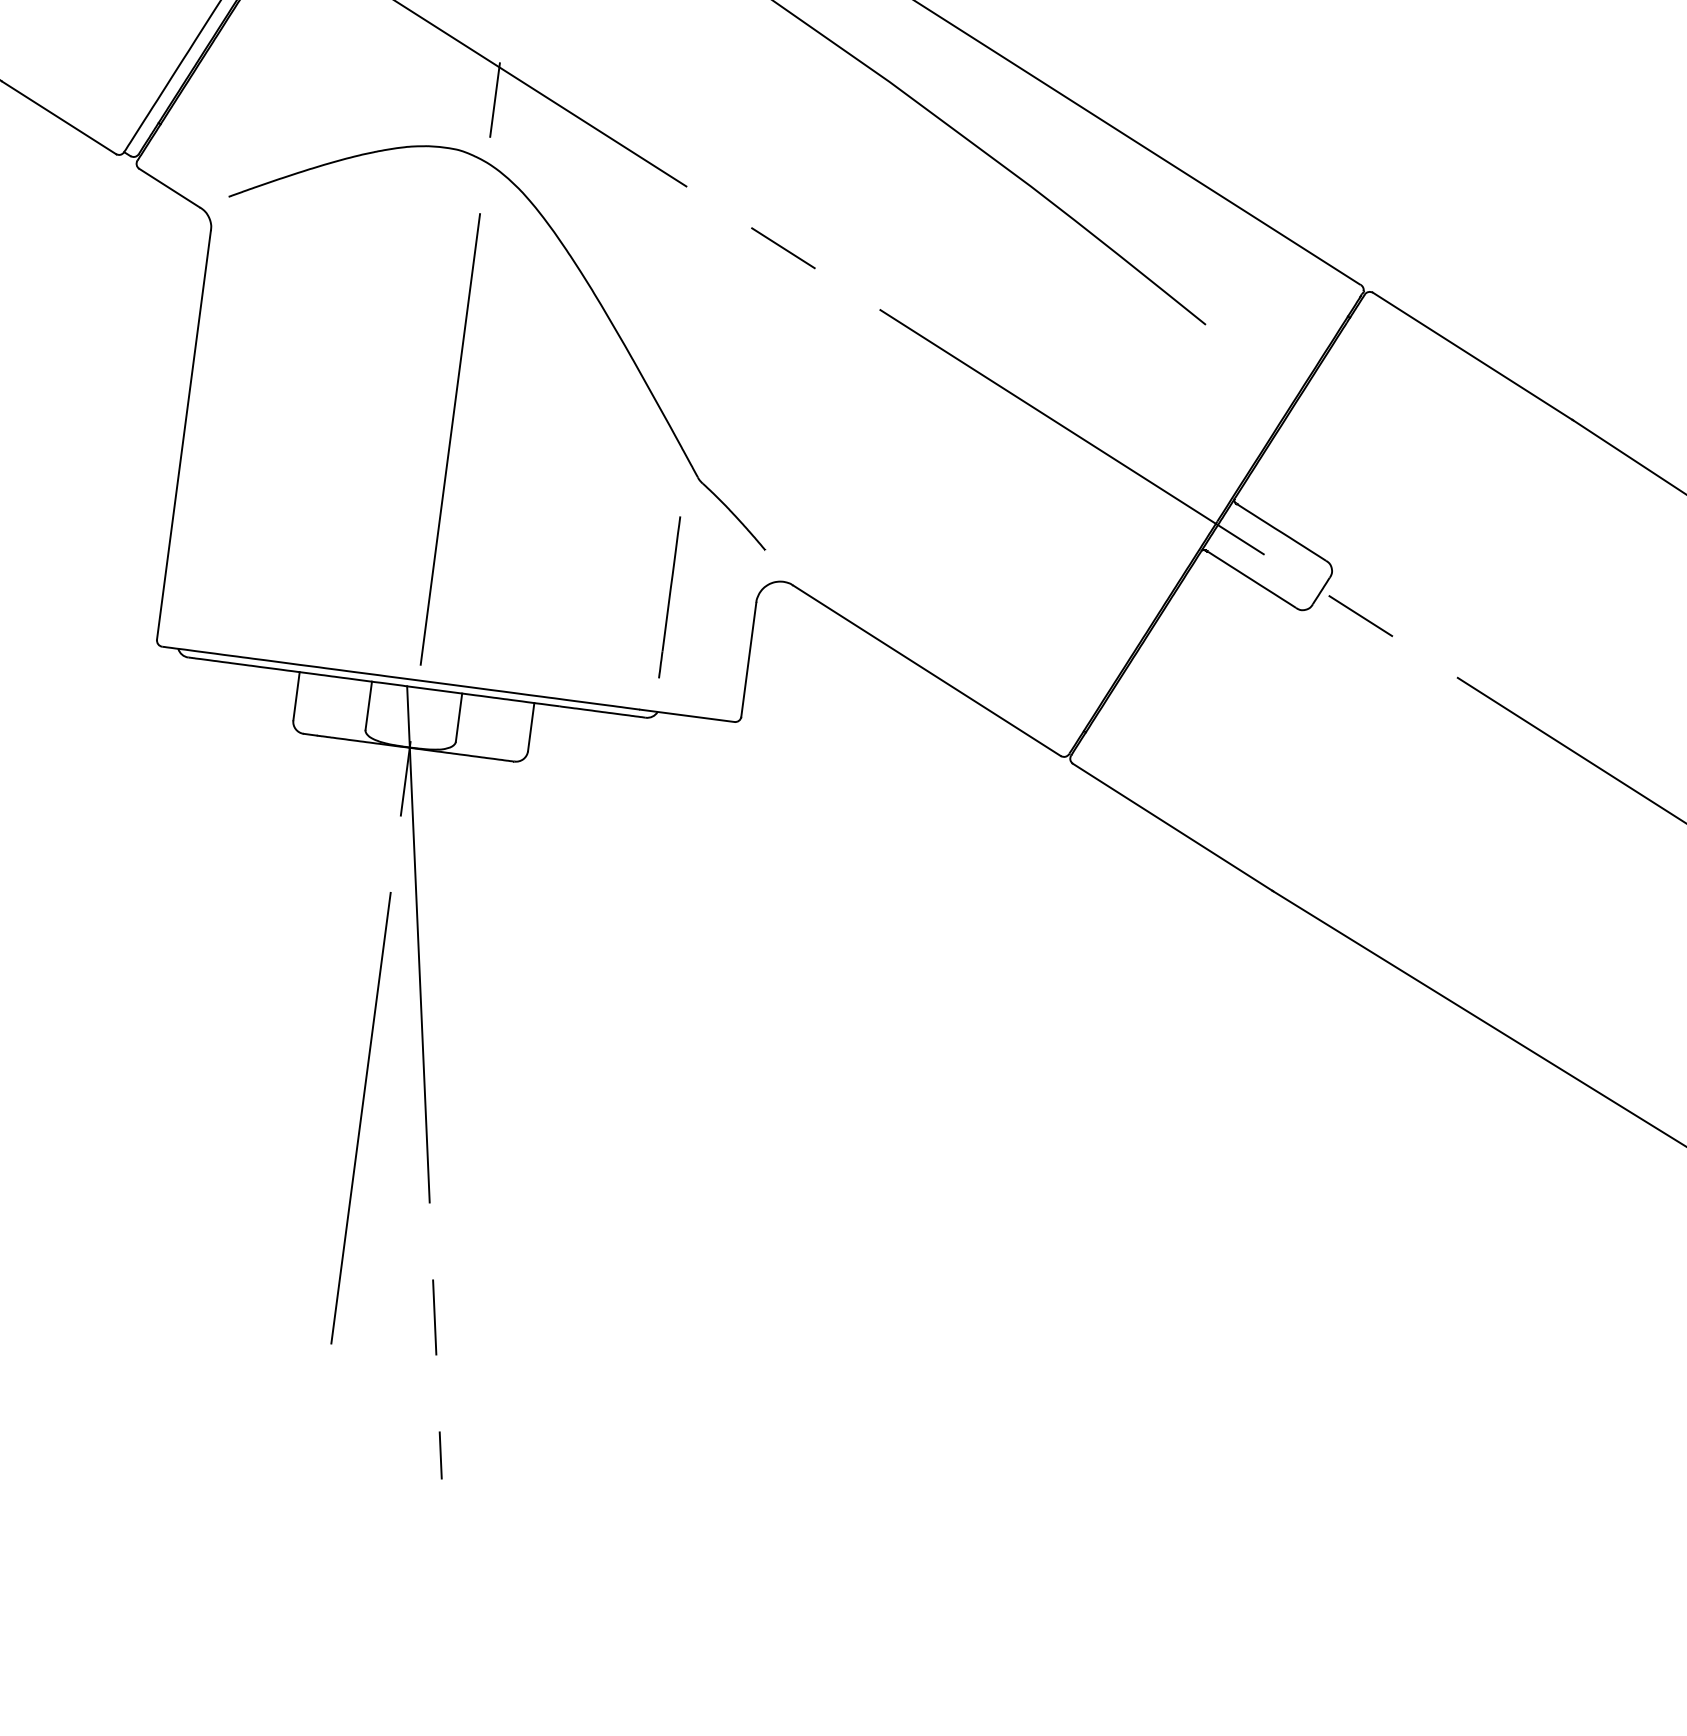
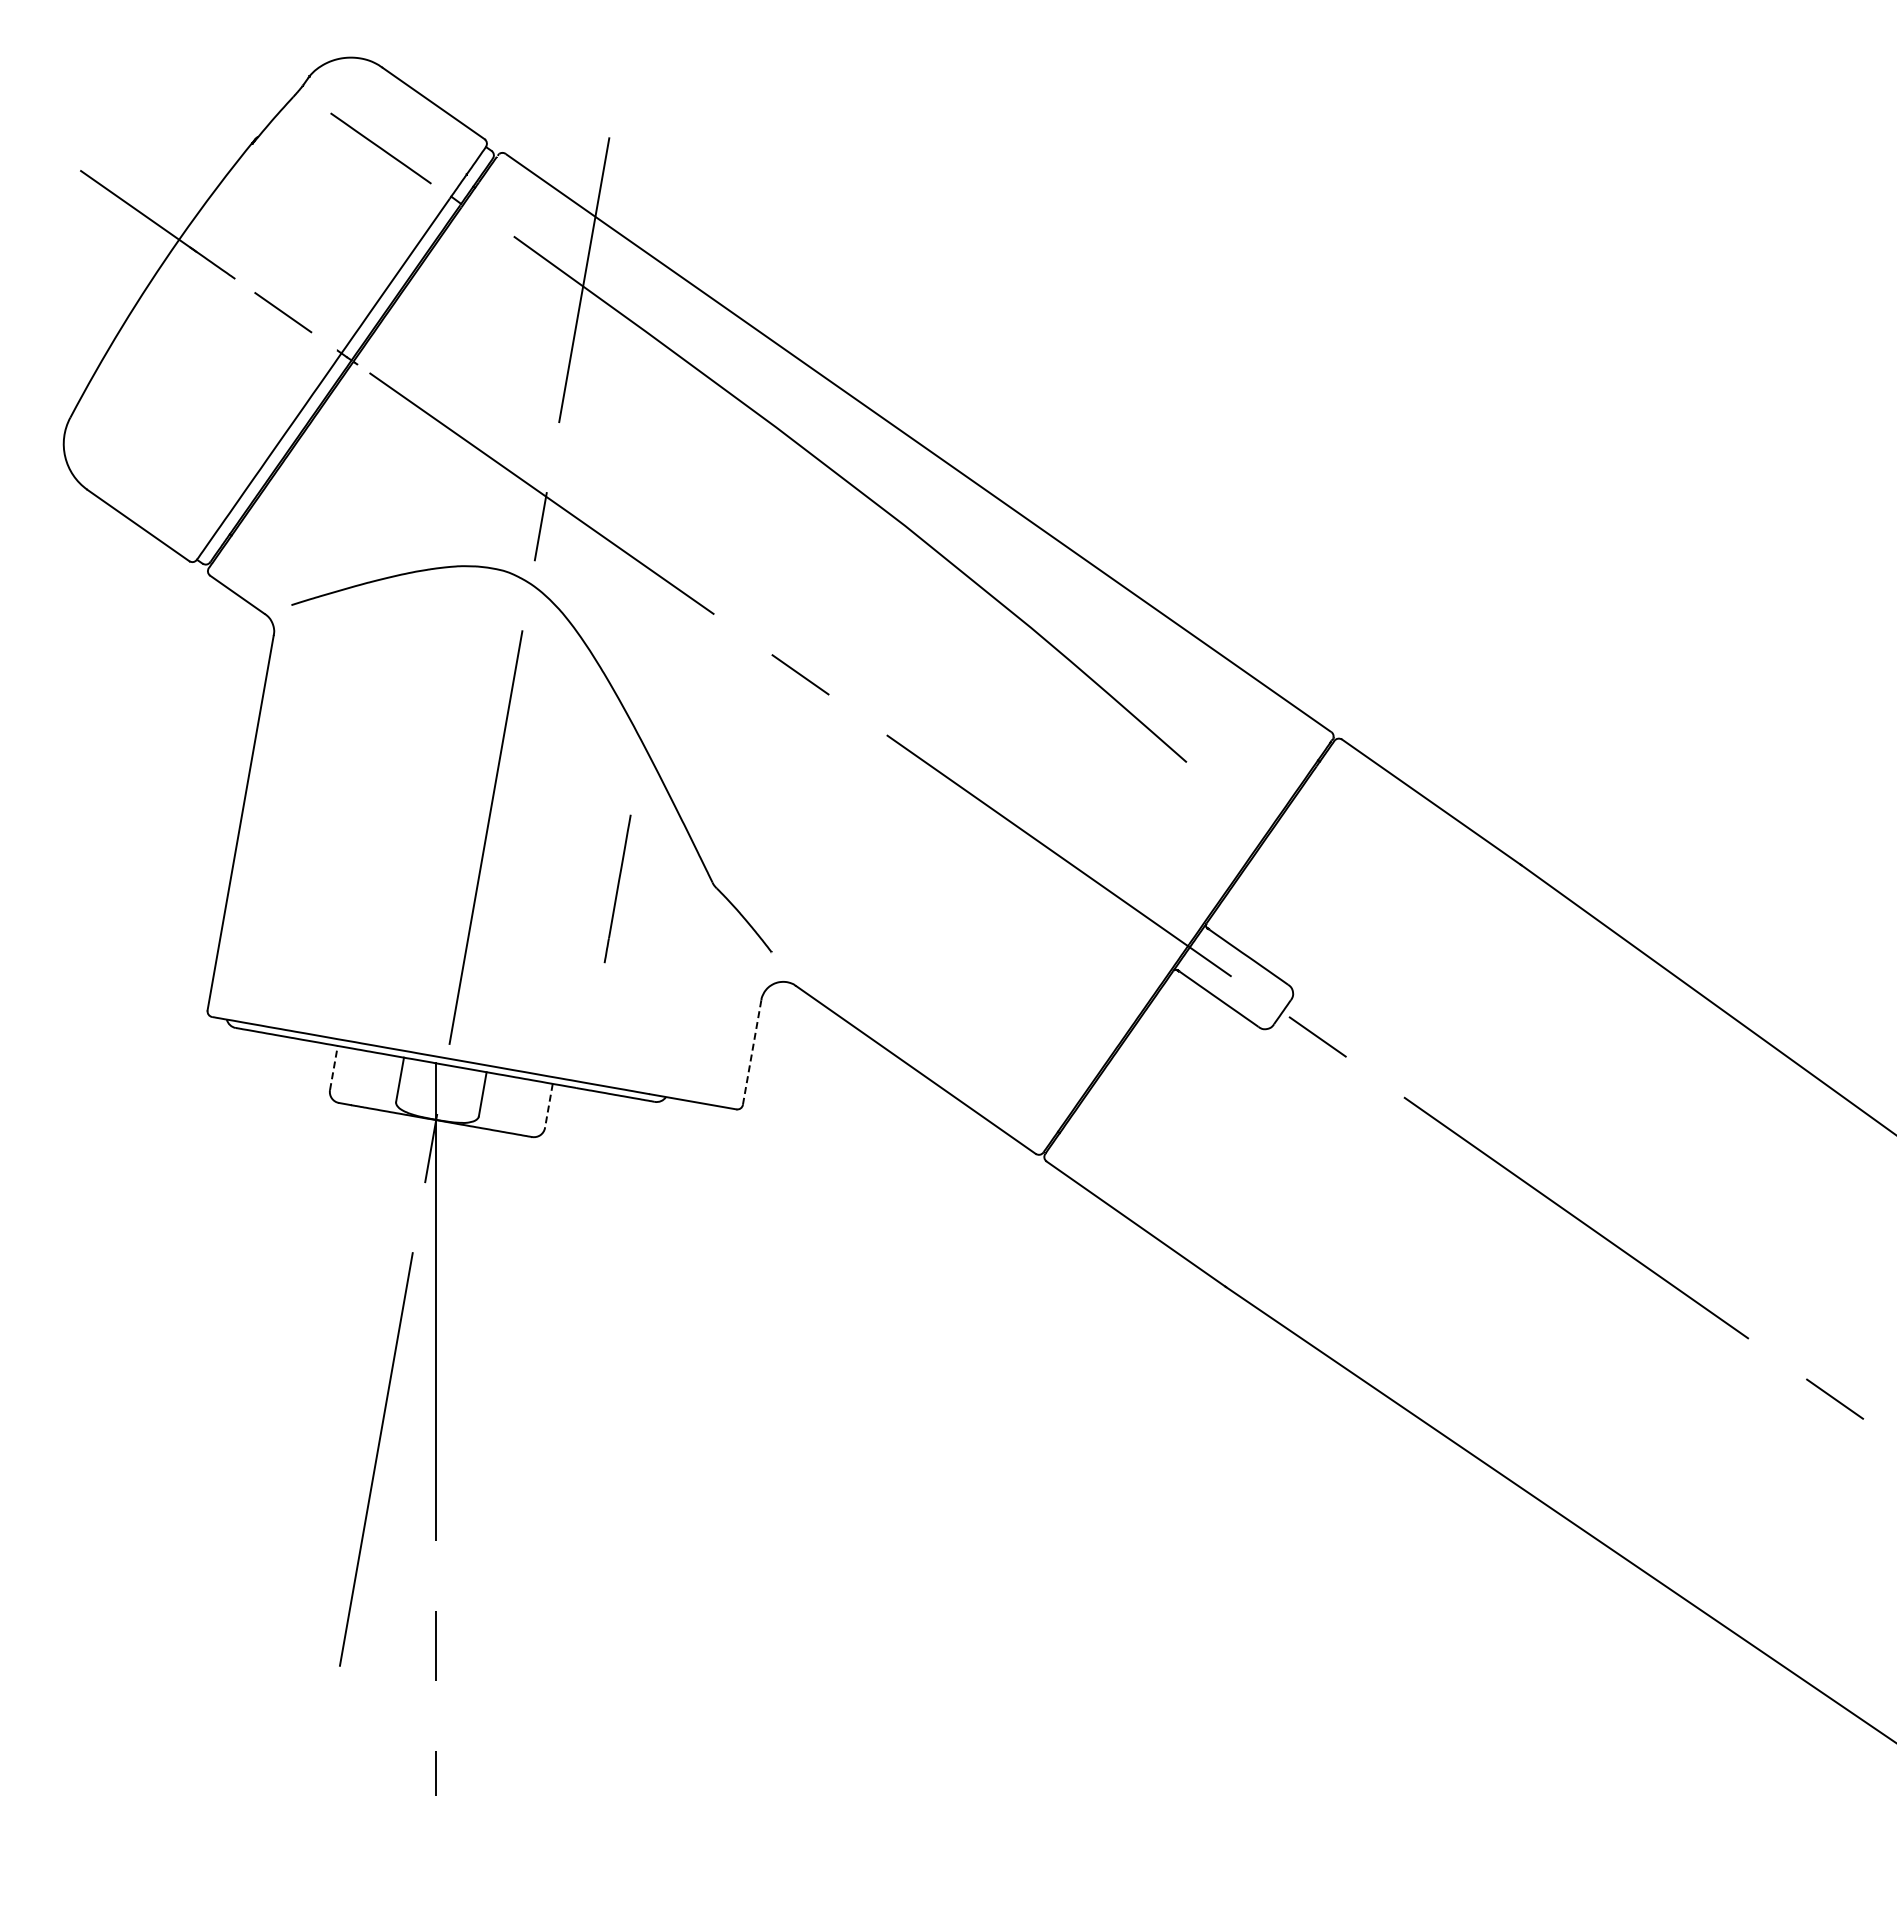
line: (669, 596) -> (617, 888), moved
line: (748, 660) -> (751, 1053), solid -> dashed
line: (297, 695) -> (334, 1067), solid -> dashed
line: (530, 727) -> (548, 1106), solid -> dashed

